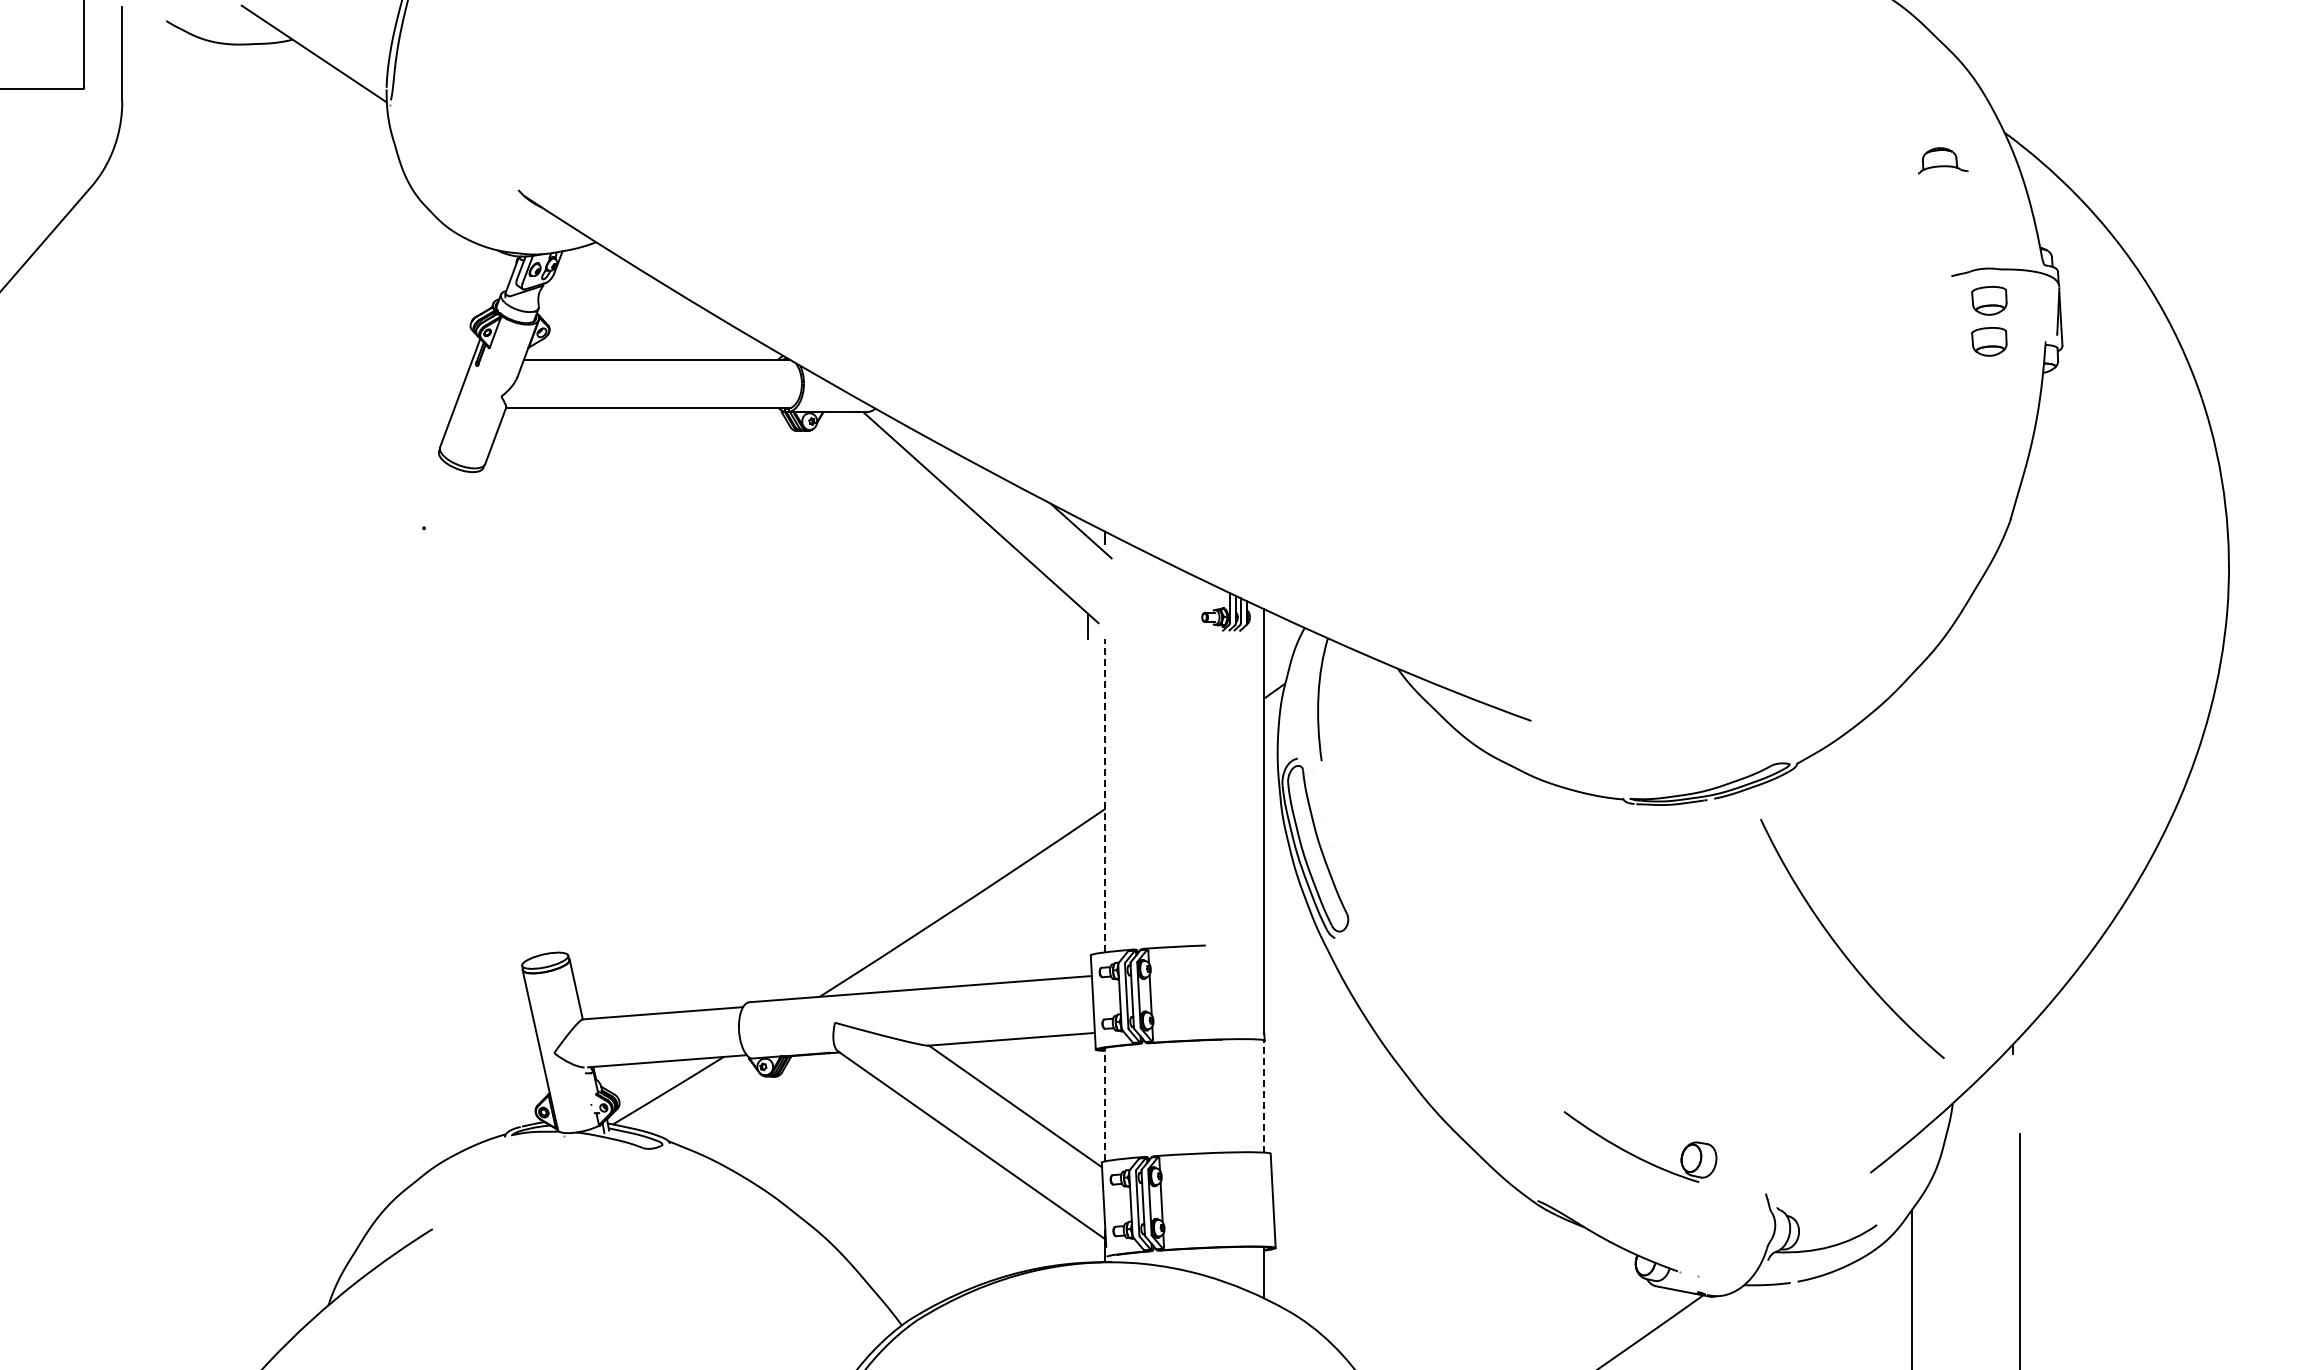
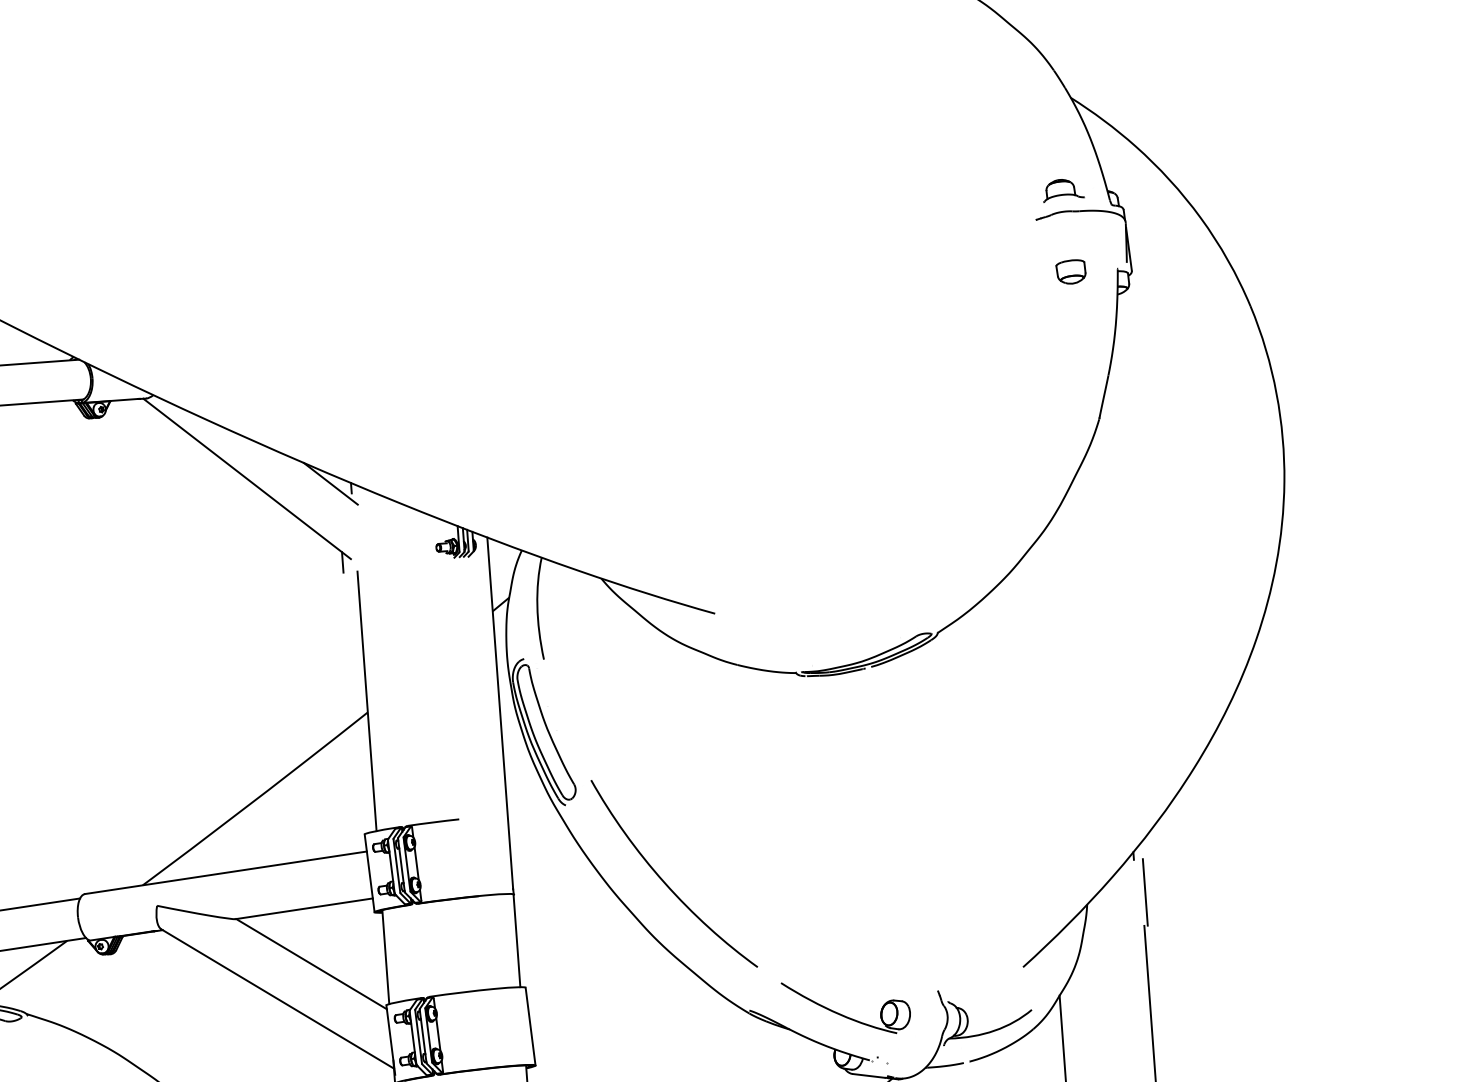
part: (1943, 160) -> (1063, 189), moved
part: (1989, 300) -> (1068, 237), removed
line: (1105, 795) -> (367, 701), dashed -> solid
curve: (1840, 947) -> (664, 881), moved
line: (2023, 1093) -> (1145, 892), added
line: (1264, 1096) -> (517, 940), dashed -> solid
line: (1105, 1104) -> (385, 957), dashed -> solid
part: (1636, 1155) -> (843, 1014), moved

